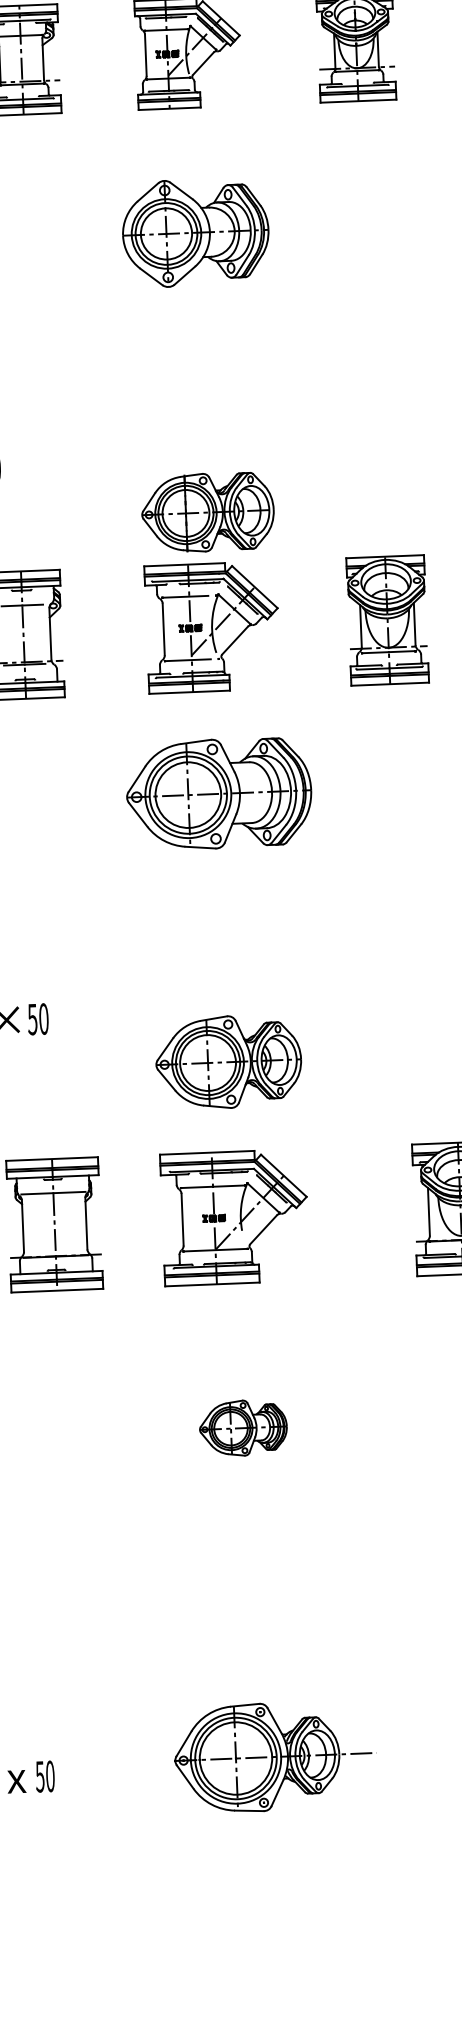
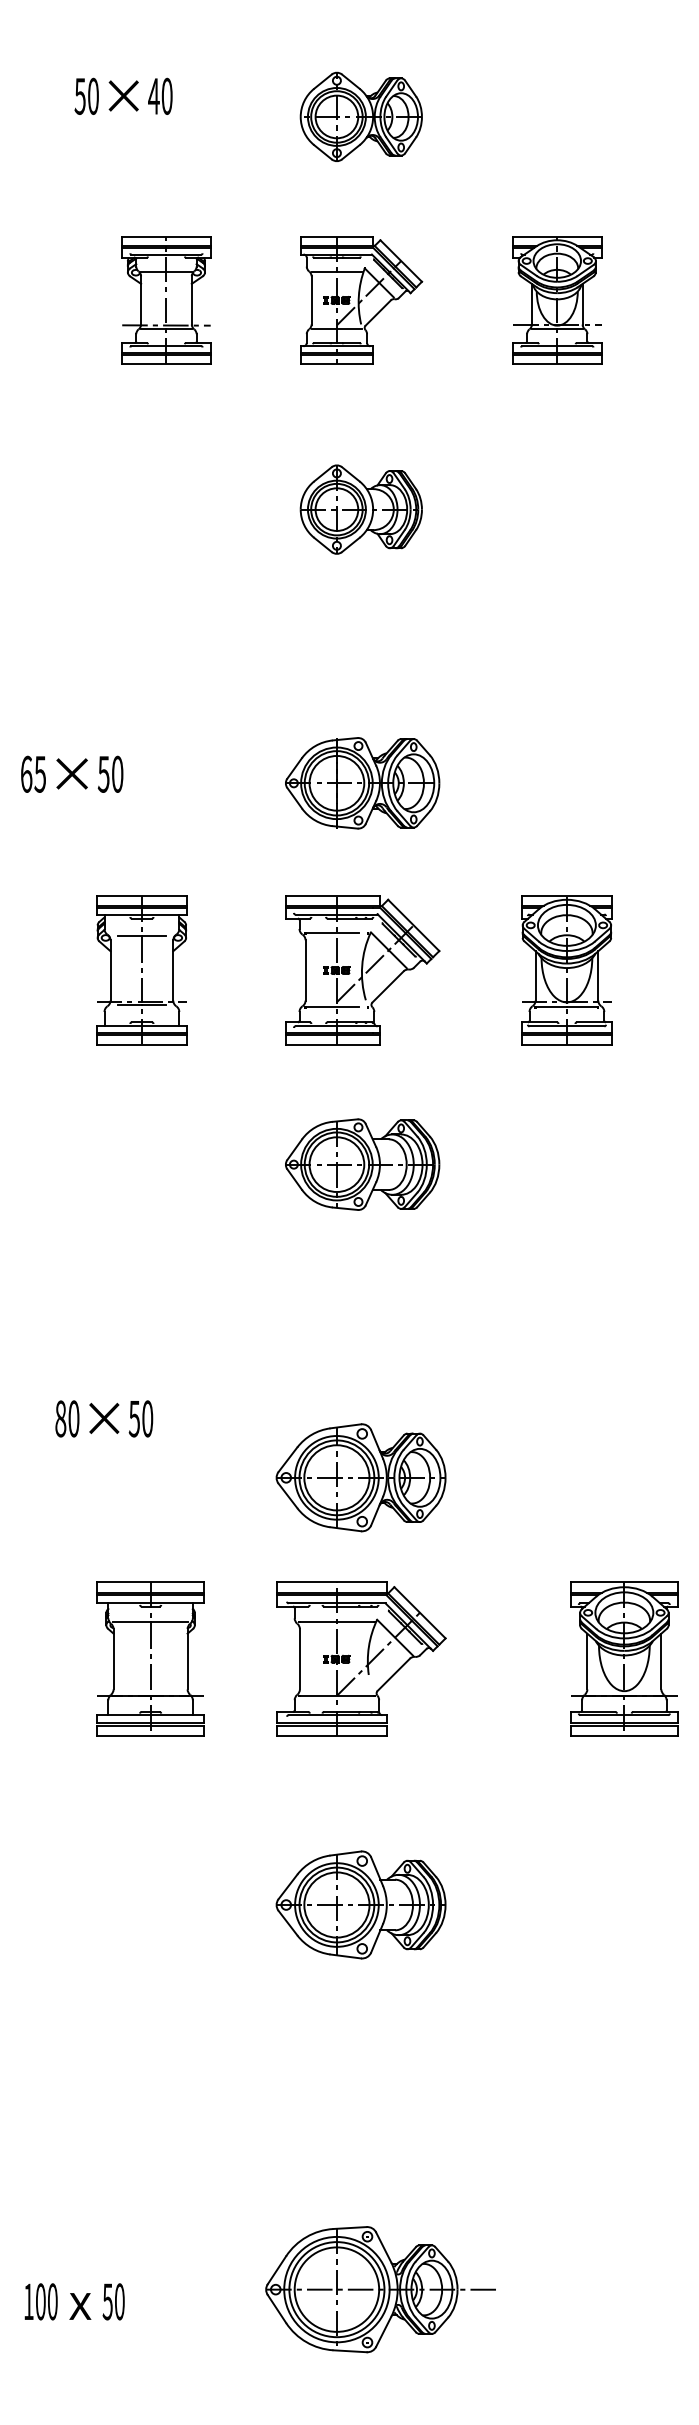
part: (194, 232) -> (360, 509), size x0.71
part: (207, 512) -> (362, 783), moved
part: (219, 793) -> (362, 1164), size x0.71
part: (242, 1427) -> (360, 1904), size x1.67

